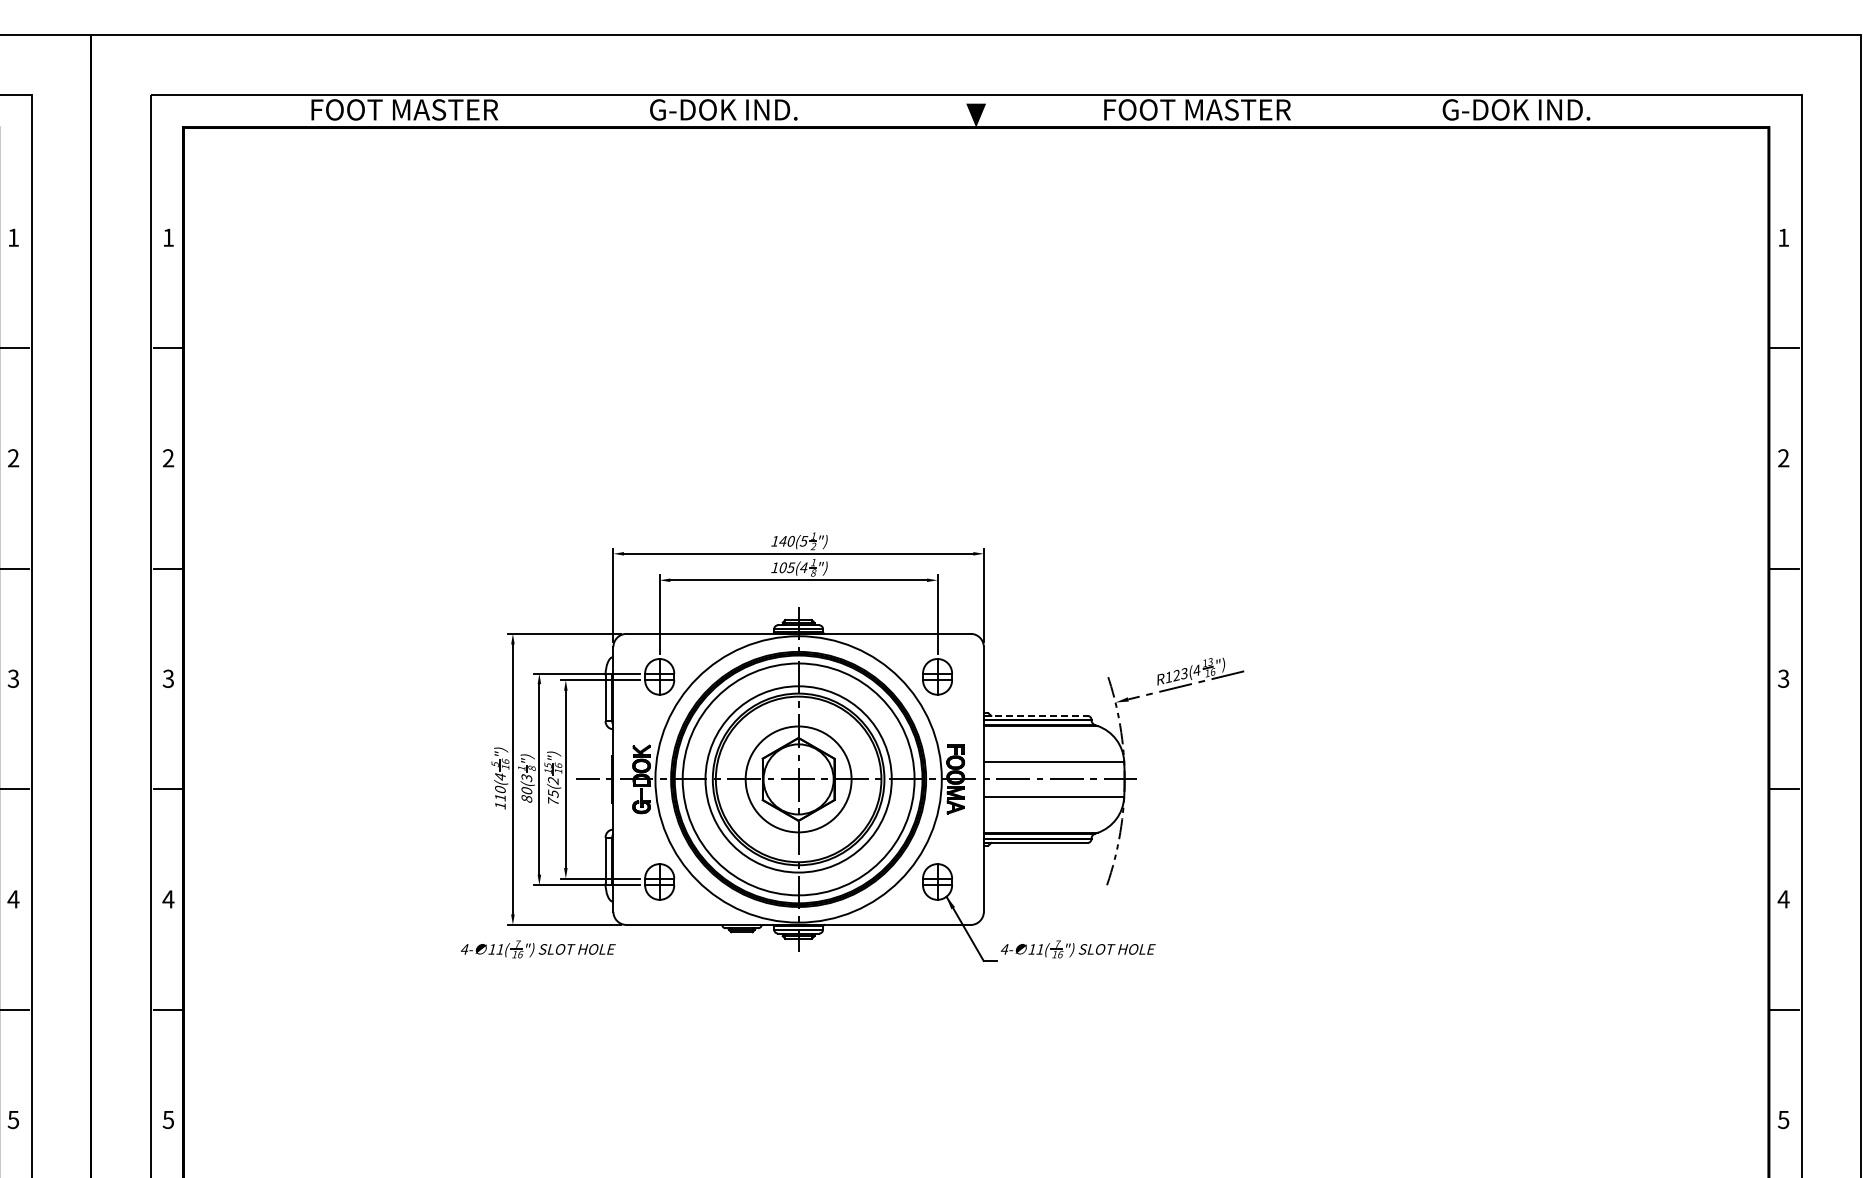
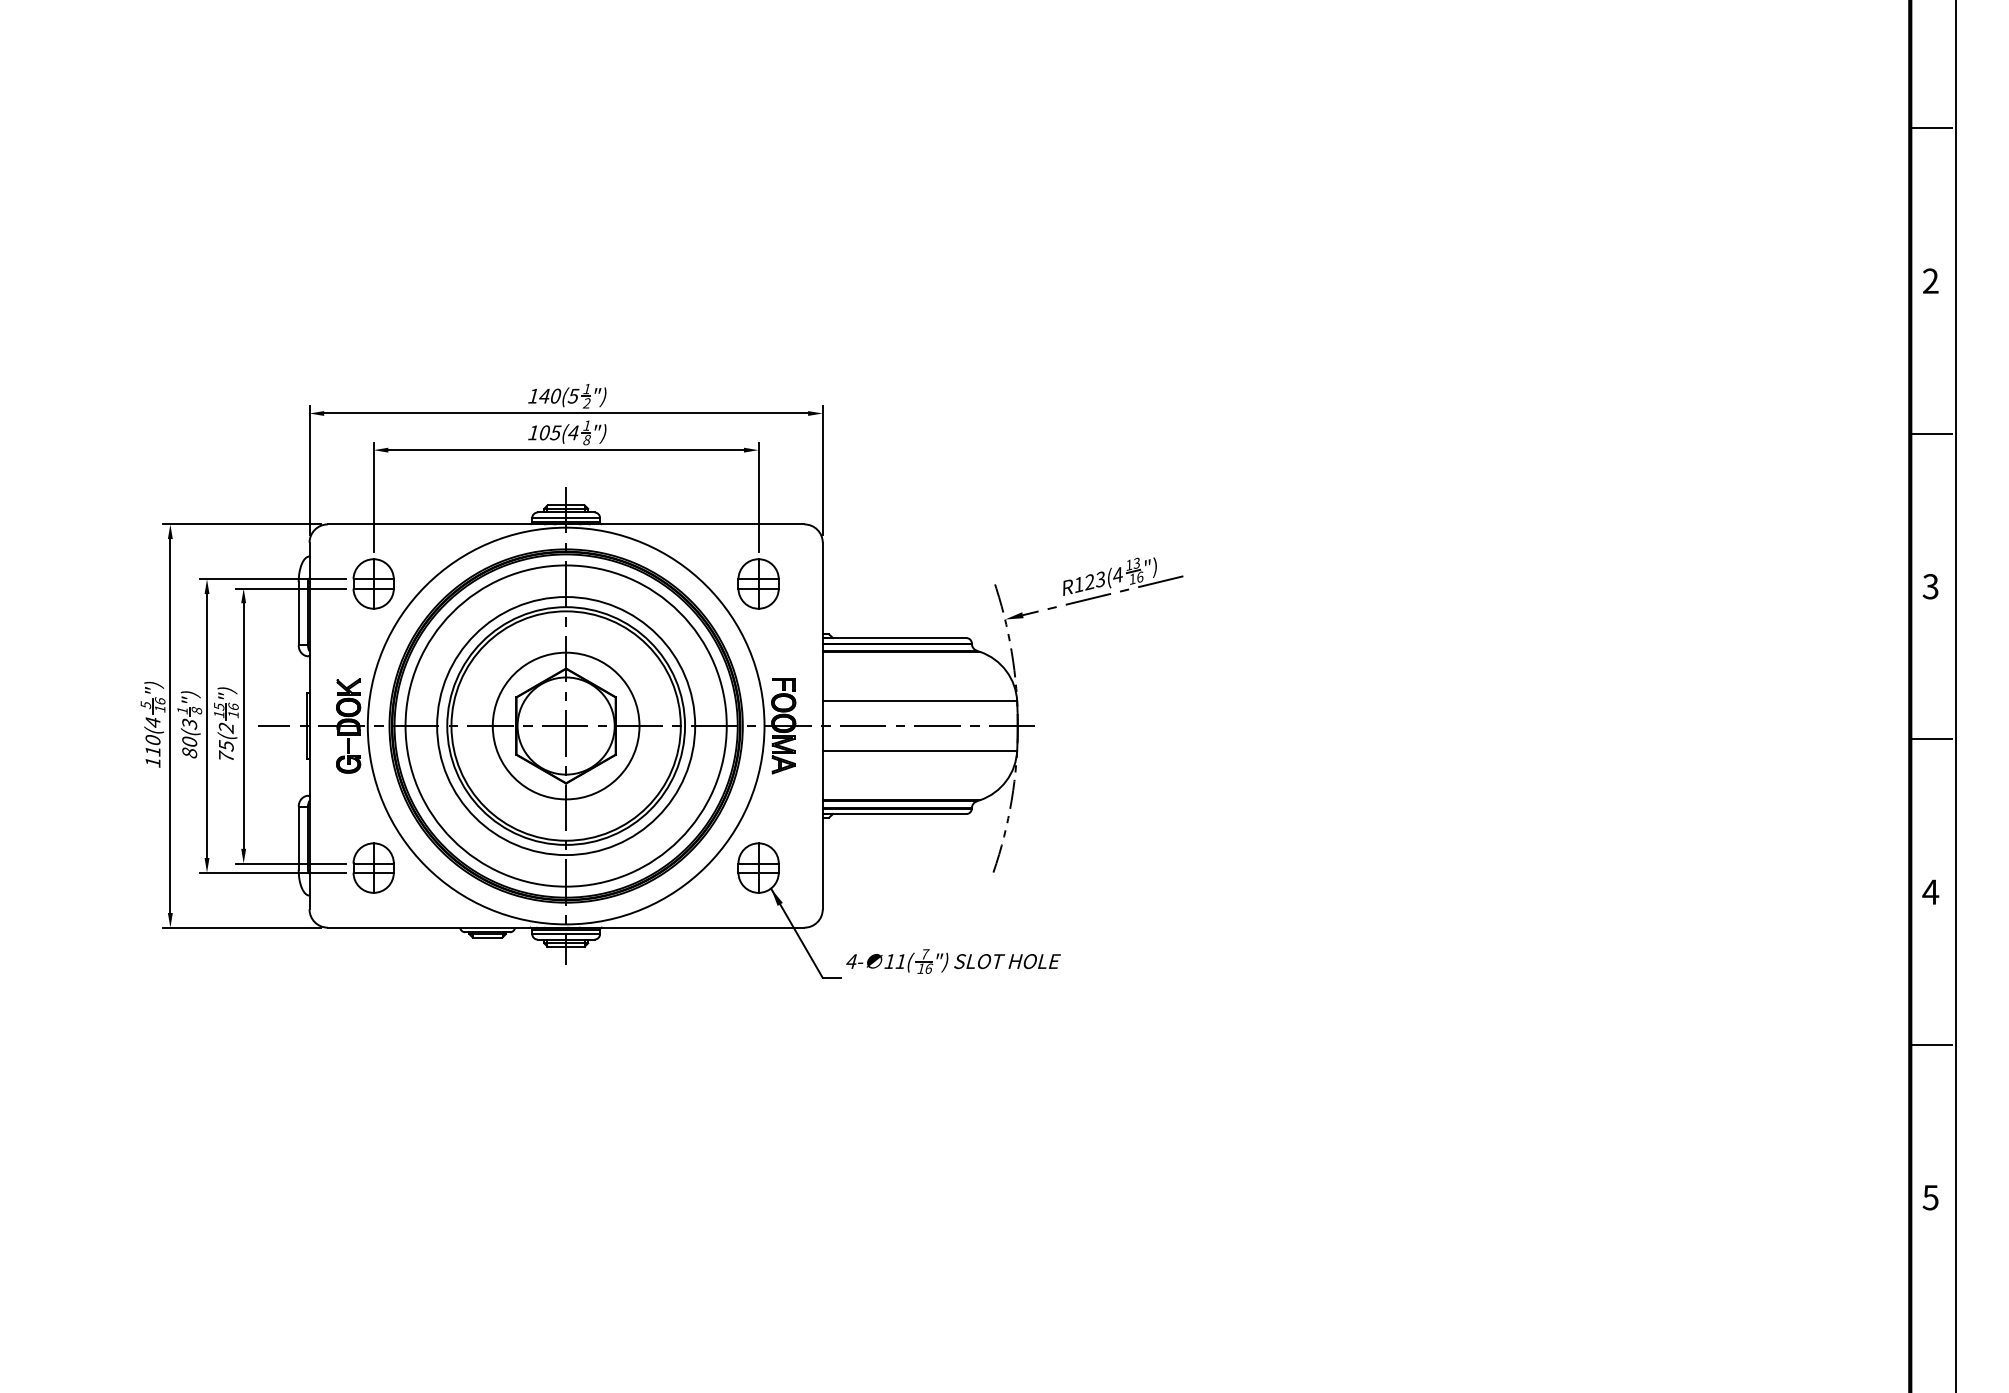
line: (1035, 715) -> (894, 637), dashed -> solid
part: (537, 949) -> (204, 961), removed

